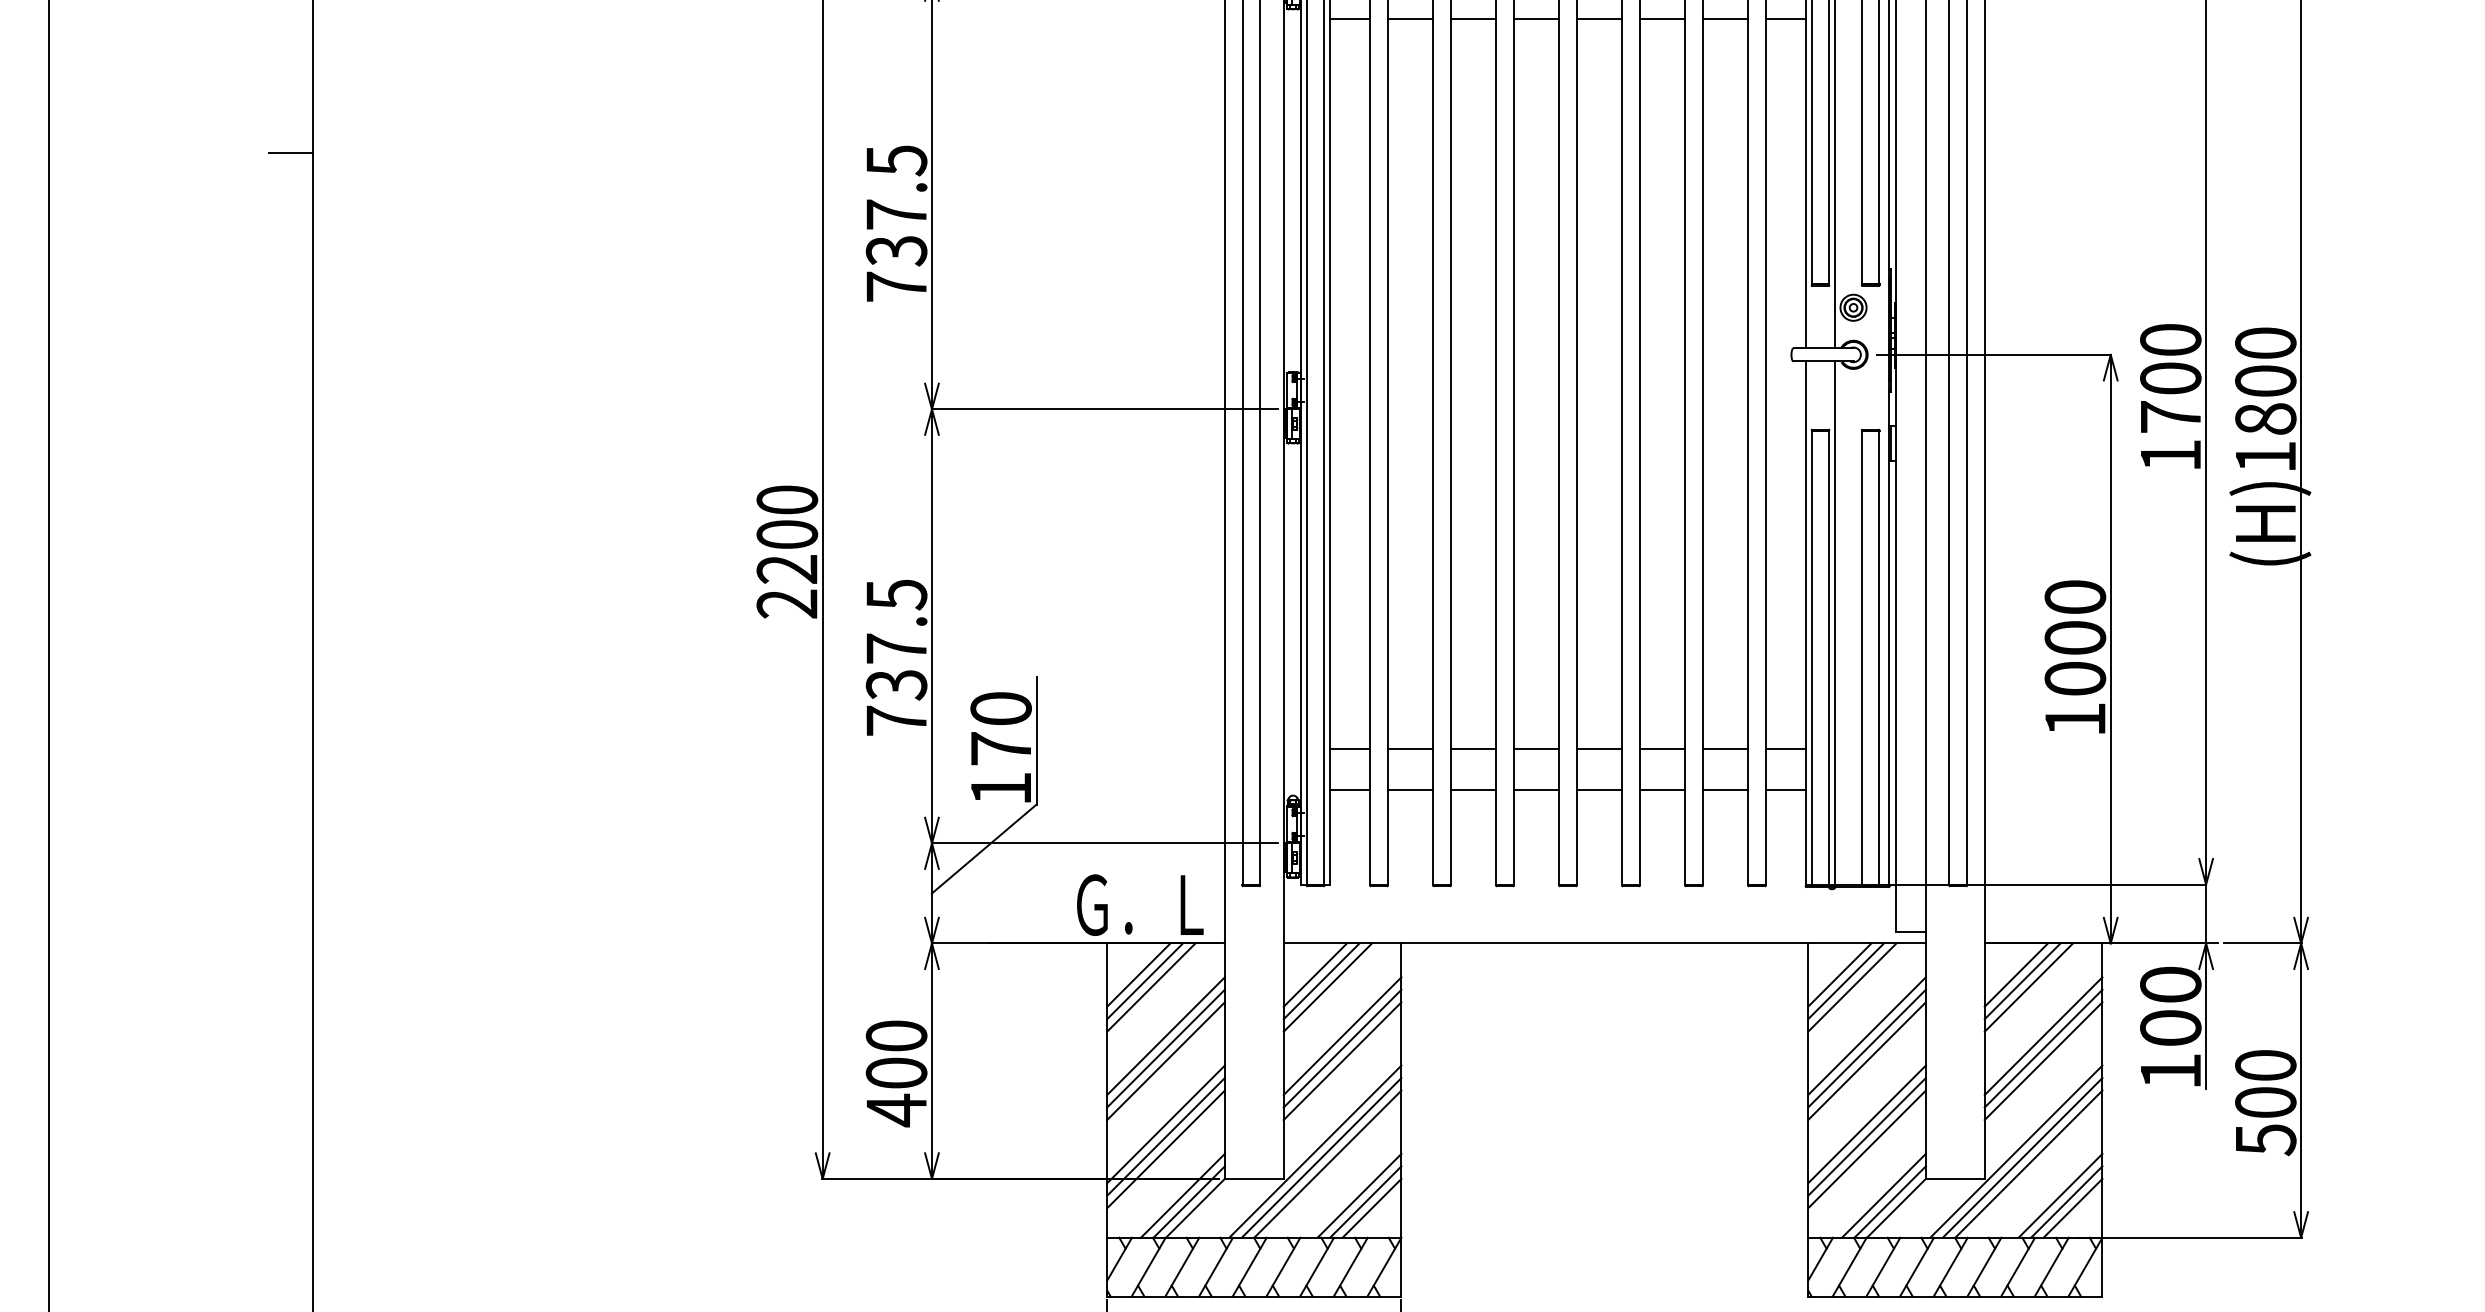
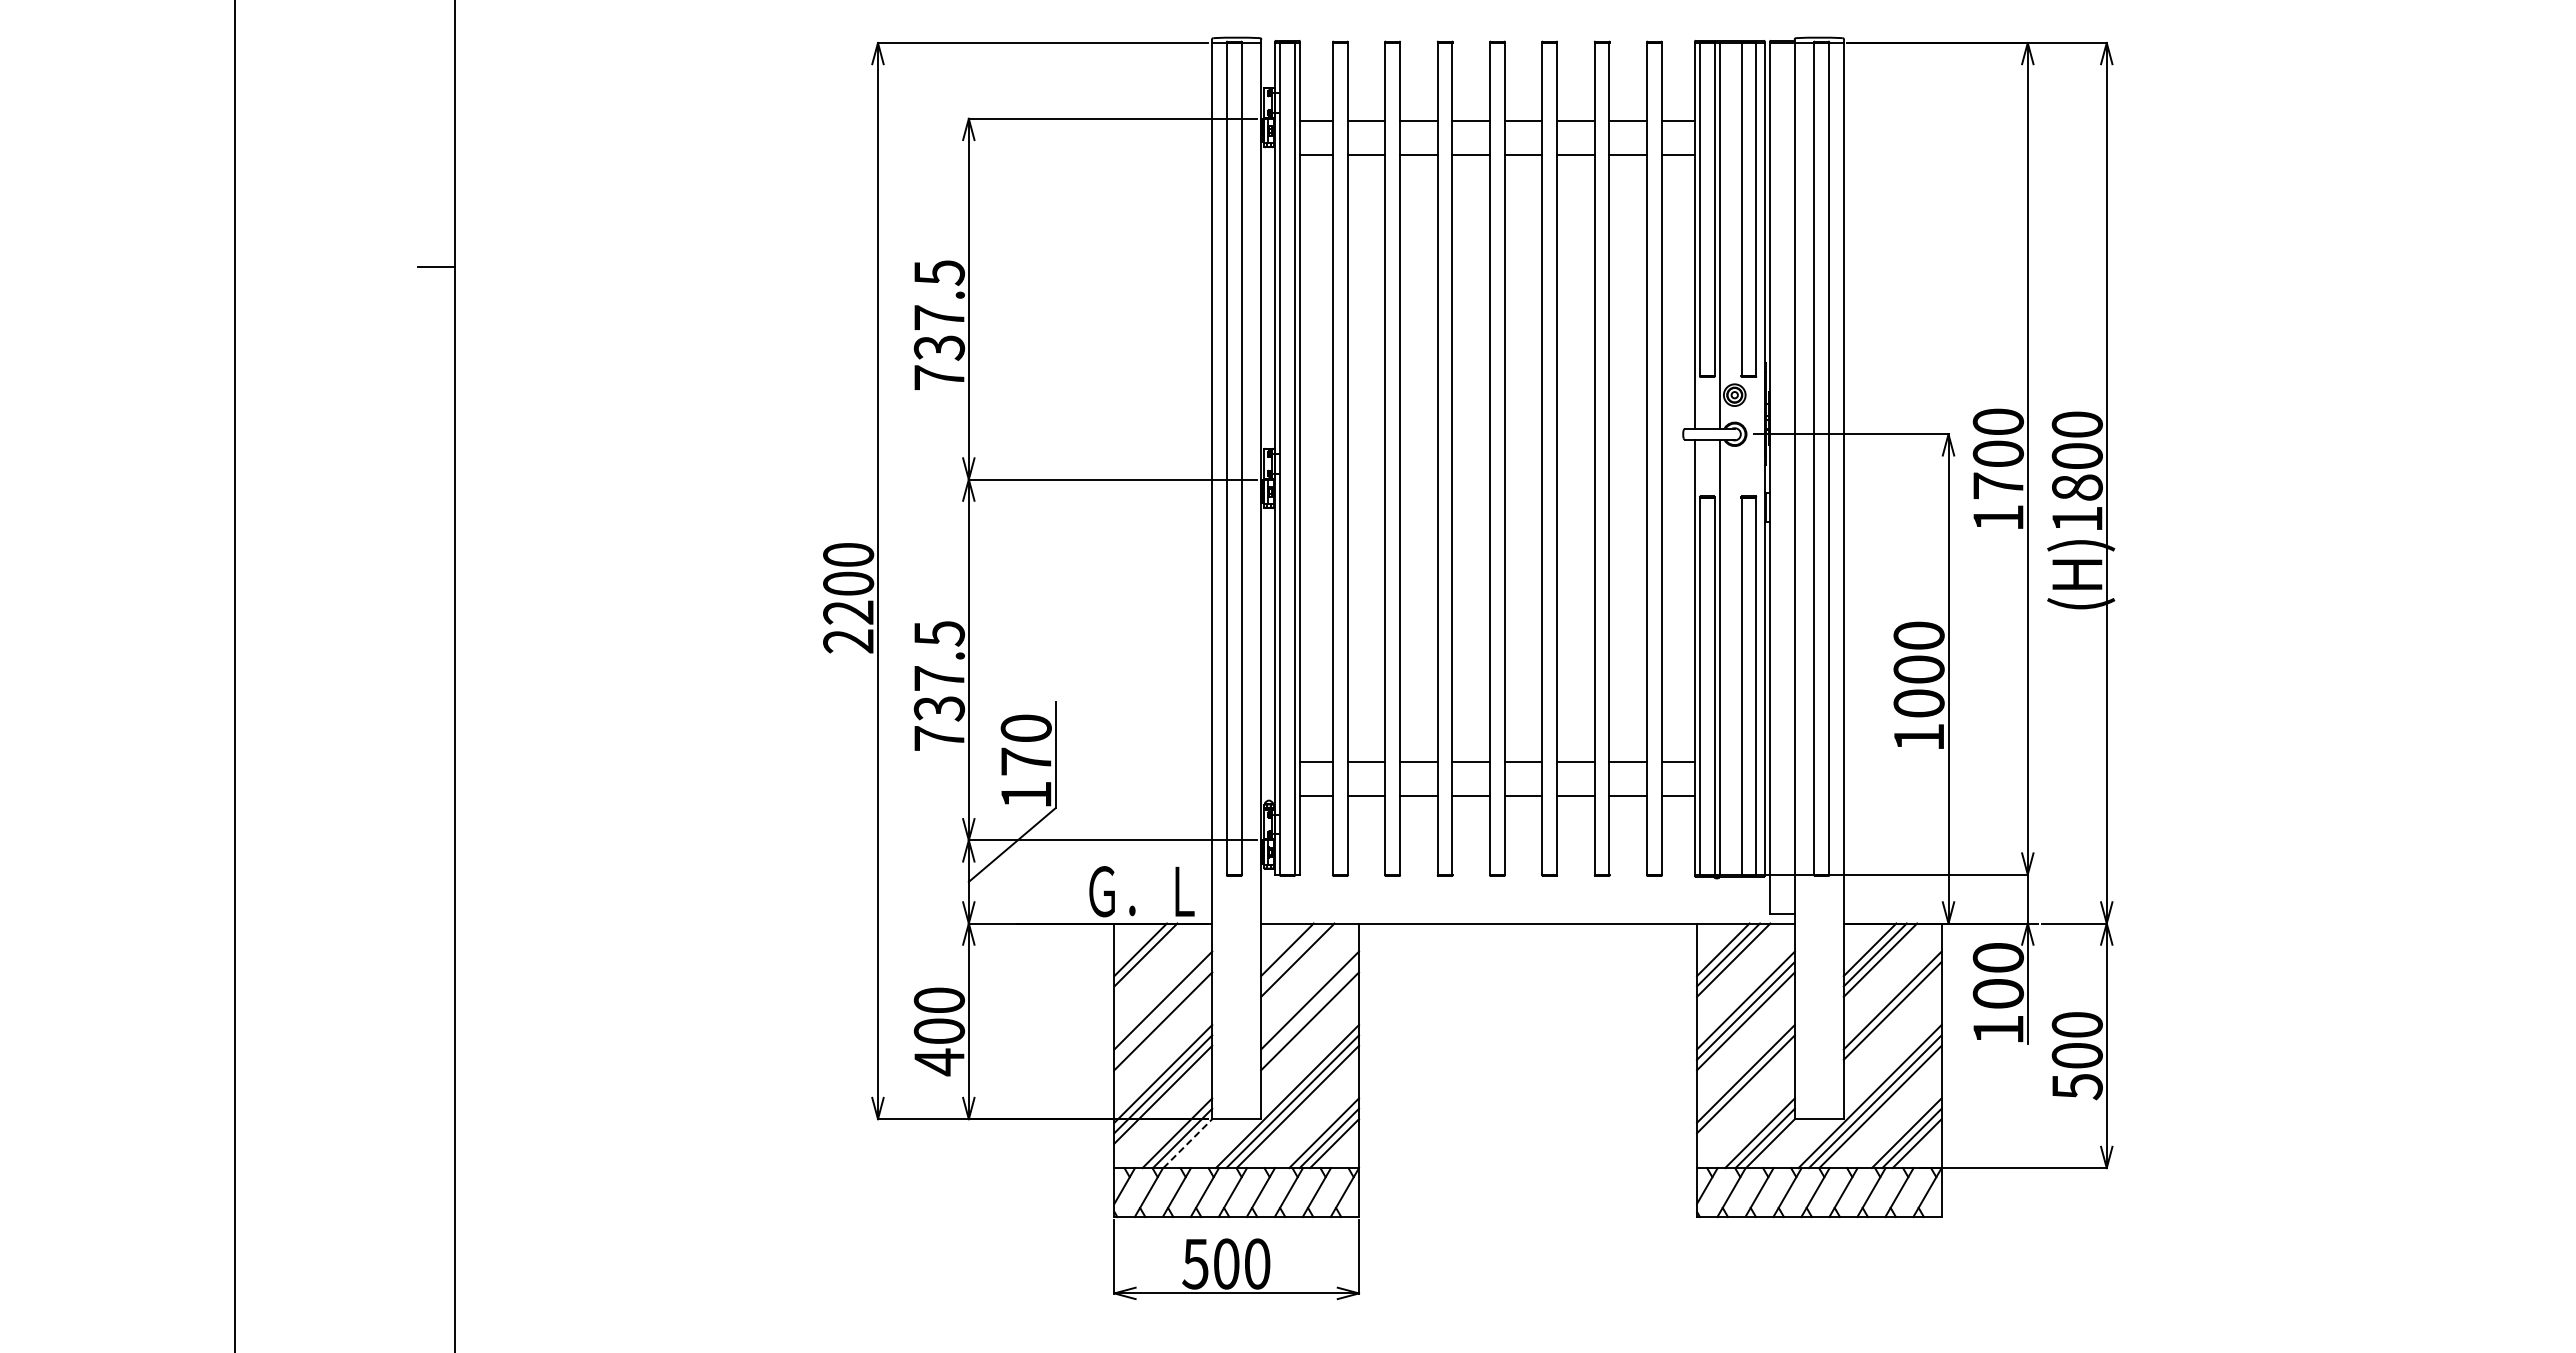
line: (1321, 980) -> (1292, 954), removed
line: (1150, 986) -> (1150, 959), removed
line: (1166, 1048) -> (1163, 1010), removed
line: (1343, 1048) -> (1310, 1010), removed
line: (2043, 1061) -> (1892, 1021), removed
line: (1866, 1149) -> (1745, 1094), removed
line: (1195, 1208) -> (1187, 1143), solid -> dashed

